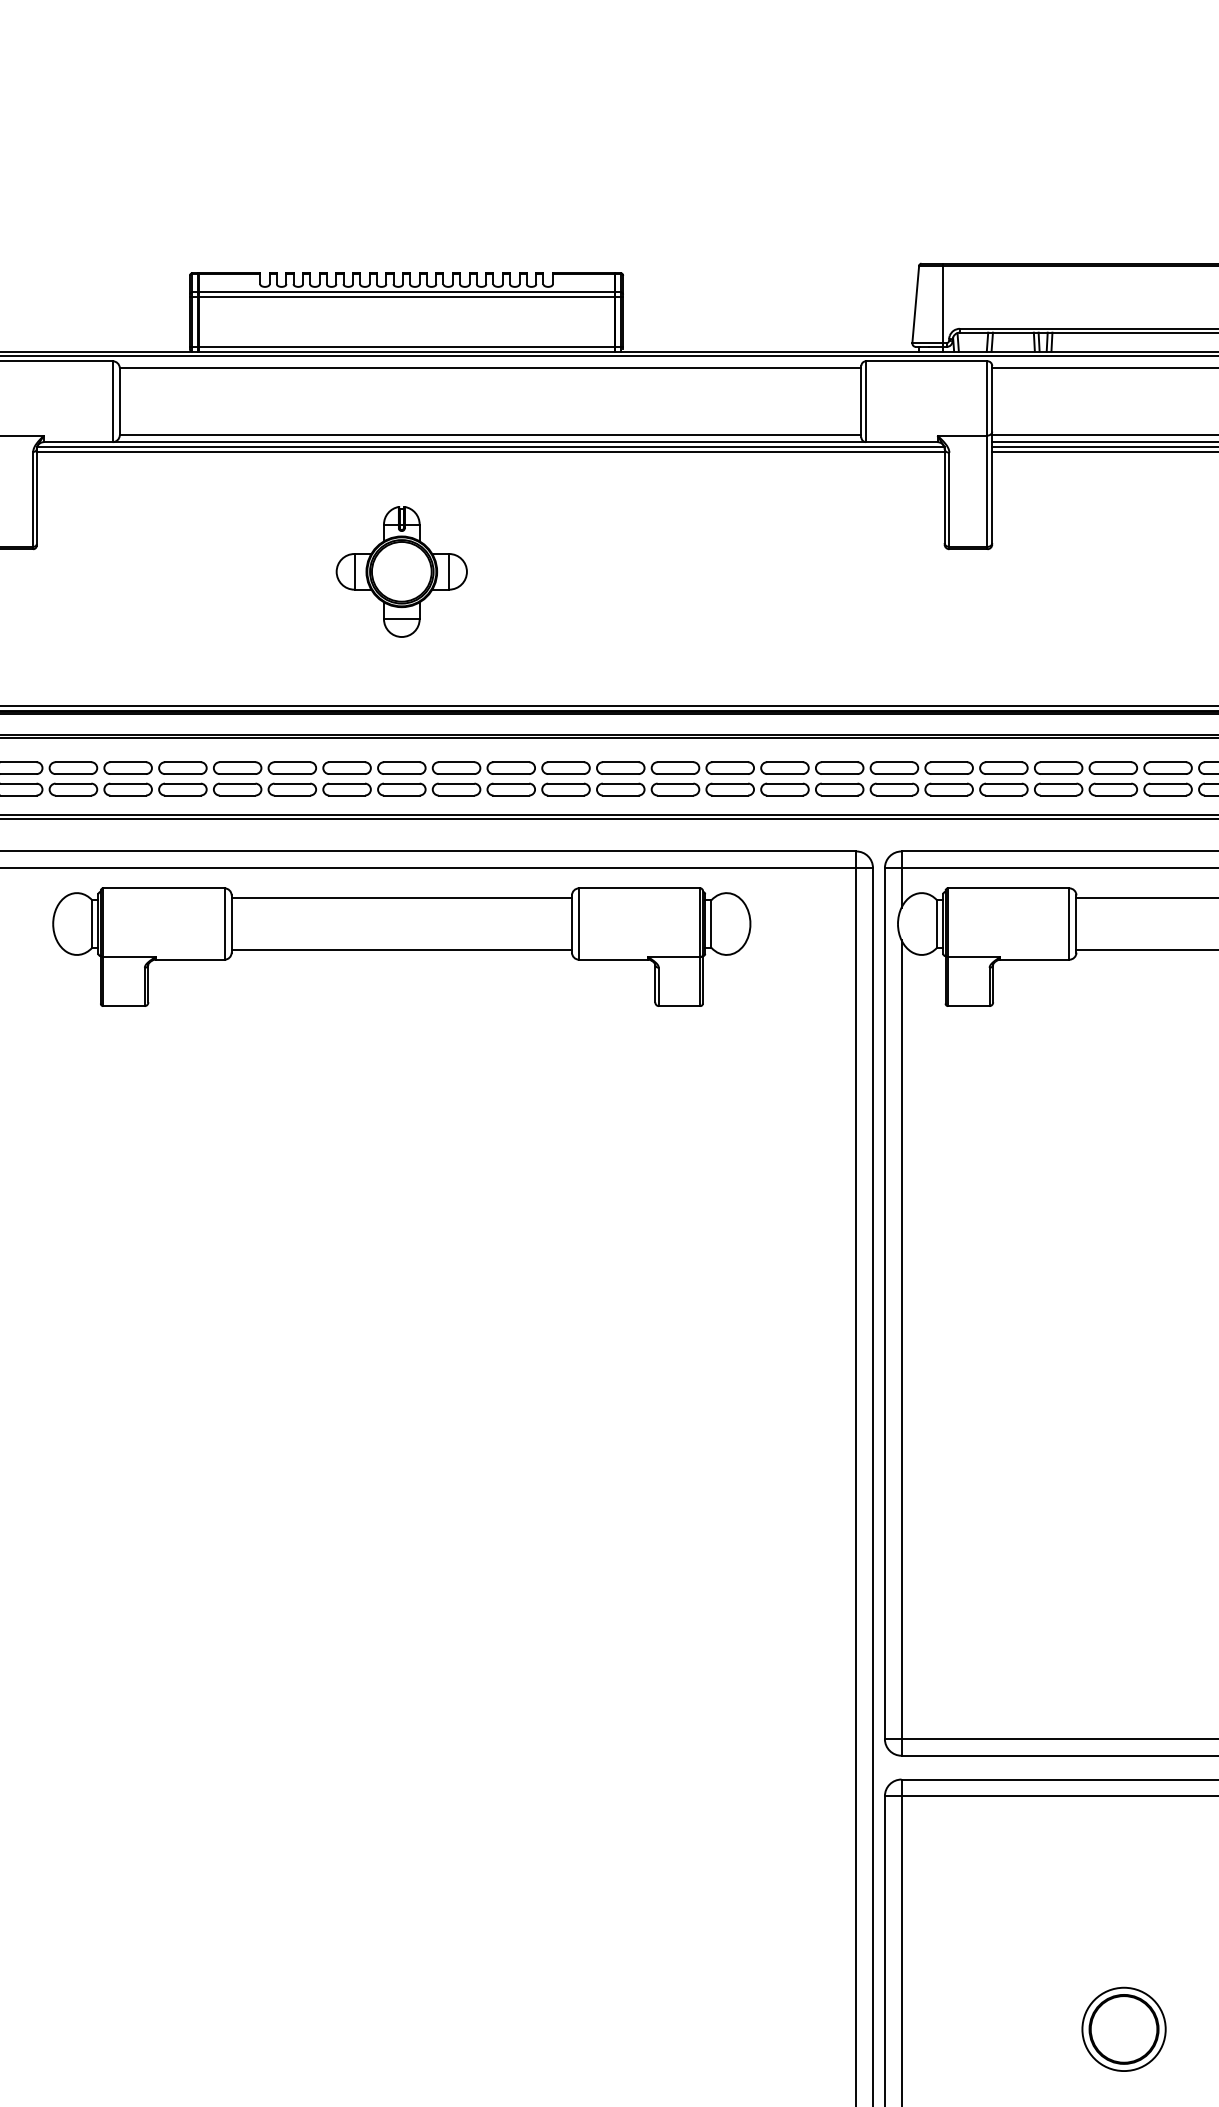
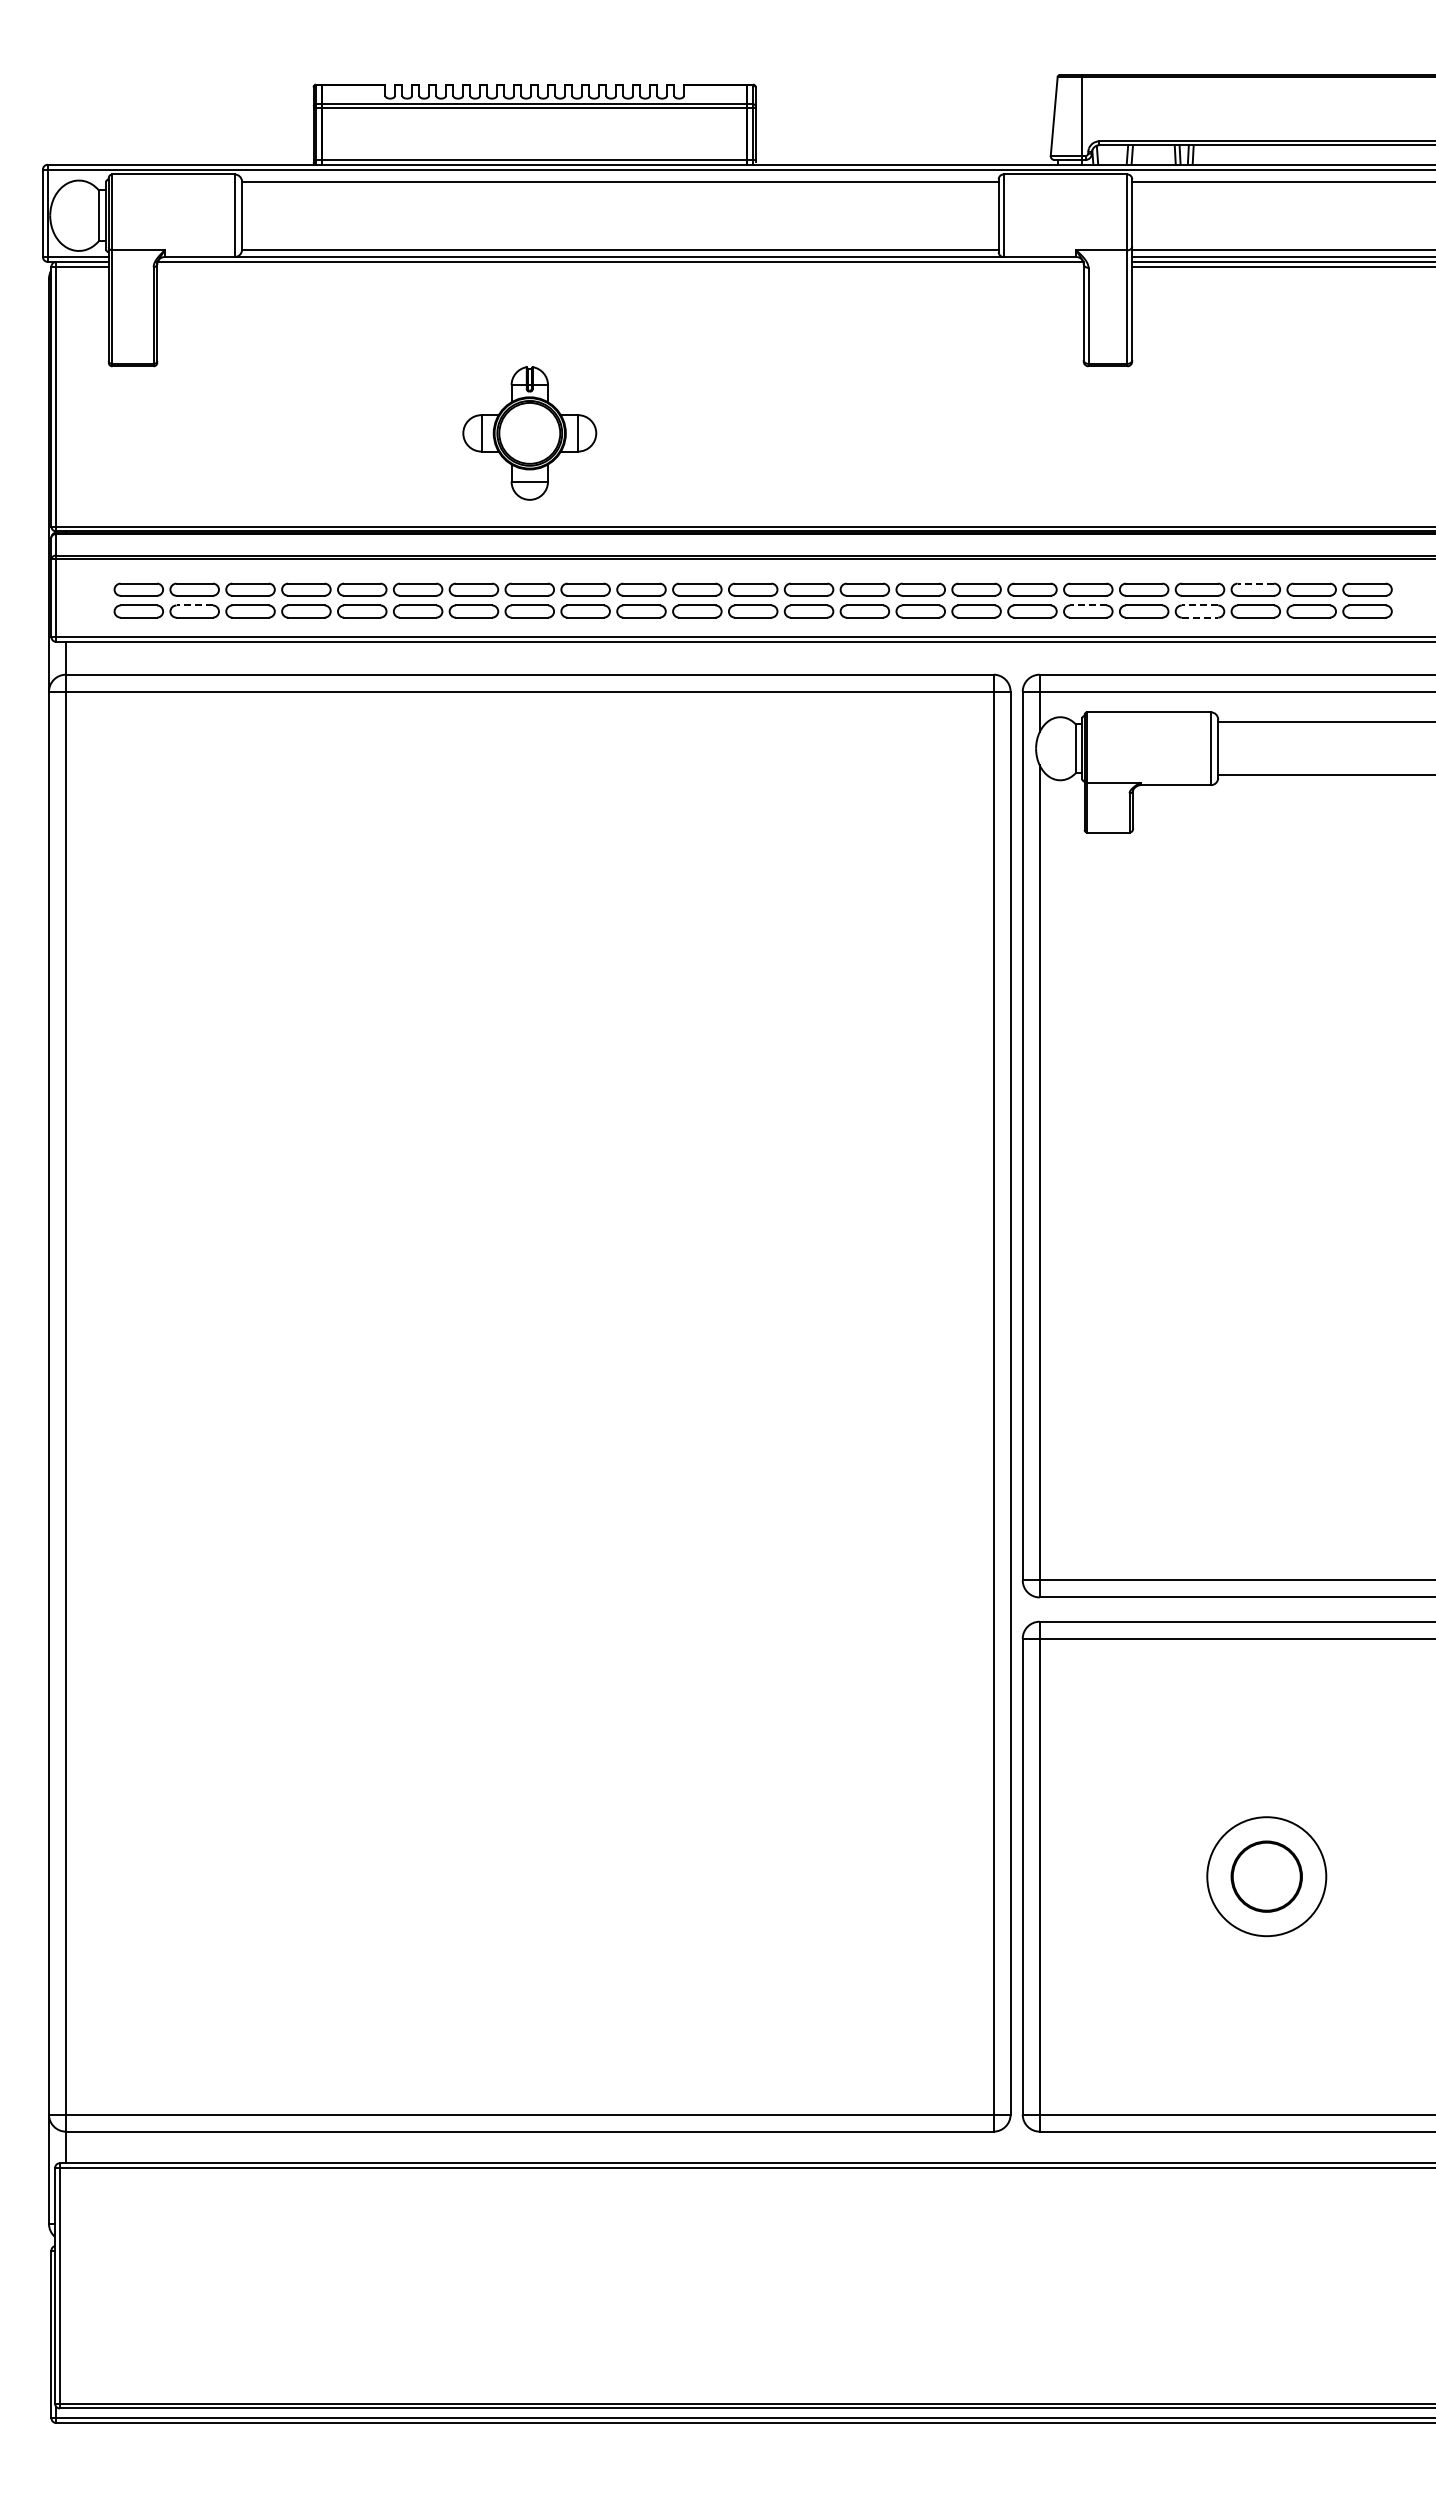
line: (490, 451) -> (620, 266), removed
part: (401, 571) -> (529, 433), moved
line: (1113, 762) -> (1255, 583), solid -> dashed
line: (73, 783) -> (194, 605), solid -> dashed
line: (948, 783) -> (1087, 605), solid -> dashed
line: (1058, 783) -> (1199, 605), solid -> dashed
line: (1059, 795) -> (1200, 617), solid -> dashed
part: (401, 947) -> (529, 772), removed
circle: (1123, 2029) -> (1266, 1876), size x1.4

